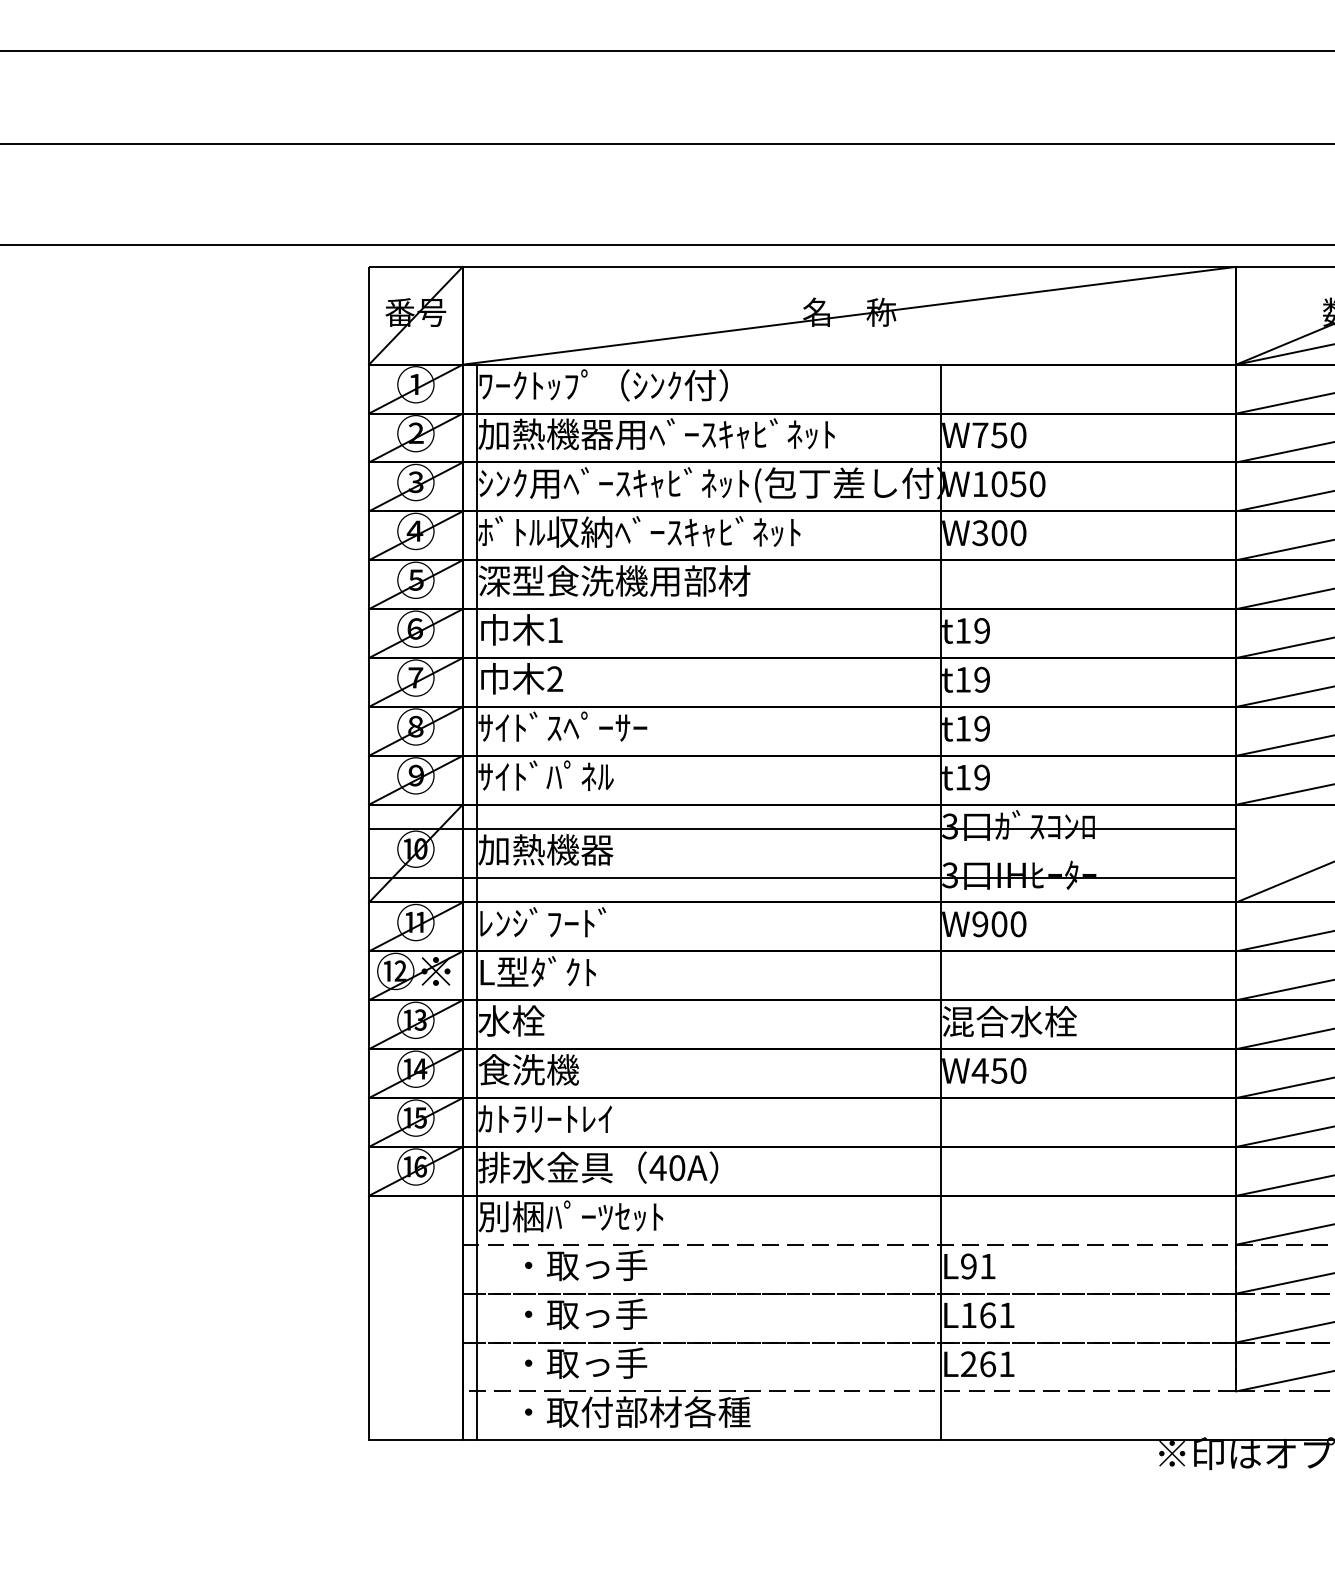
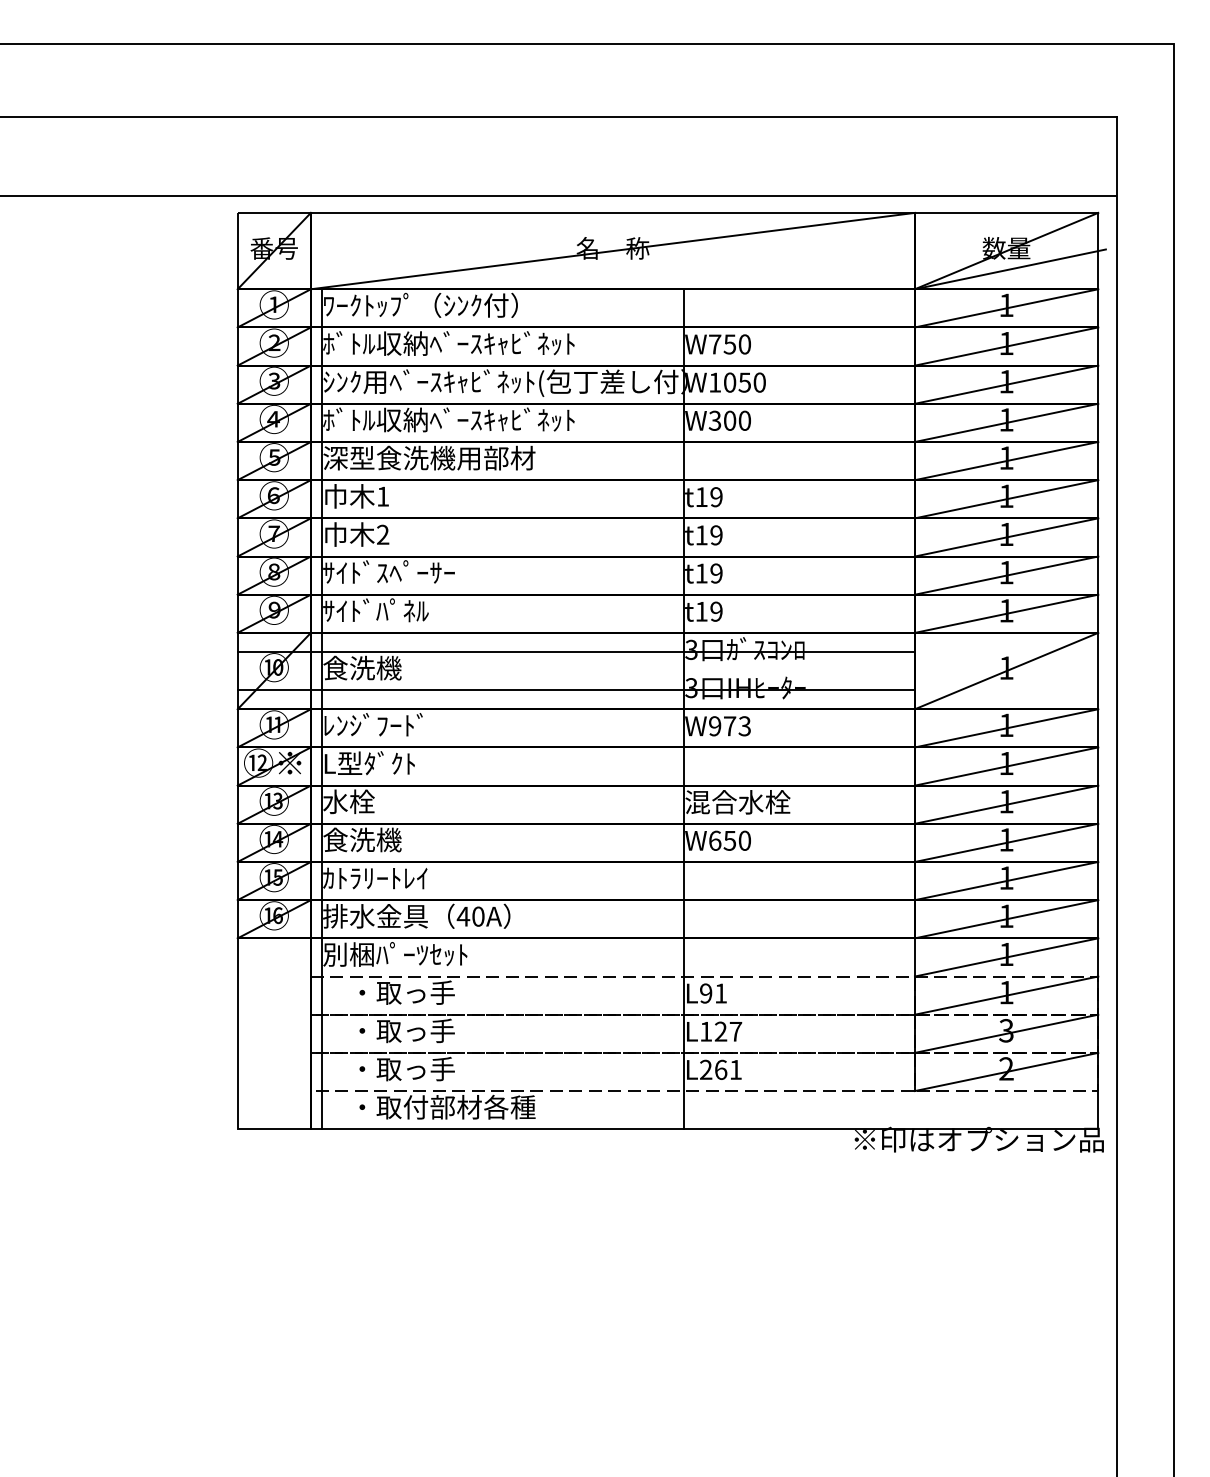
text: (656, 434) -> (462, 343), 加熱機器用ﾍﾞｰｽｷｬﾋﾞﾈｯﾄ -> ﾎﾞﾄﾙ収納ﾍﾞｰｽｷｬﾋﾞﾈｯﾄ
text: (545, 849) -> (375, 667), 加熱機器 -> 食洗機
text: (1009, 924) -> (737, 726), W900 -> W973
text: (979, 1070) -> (714, 840), W450 -> W650
text: (997, 1315) -> (728, 1031), L161 -> L127

